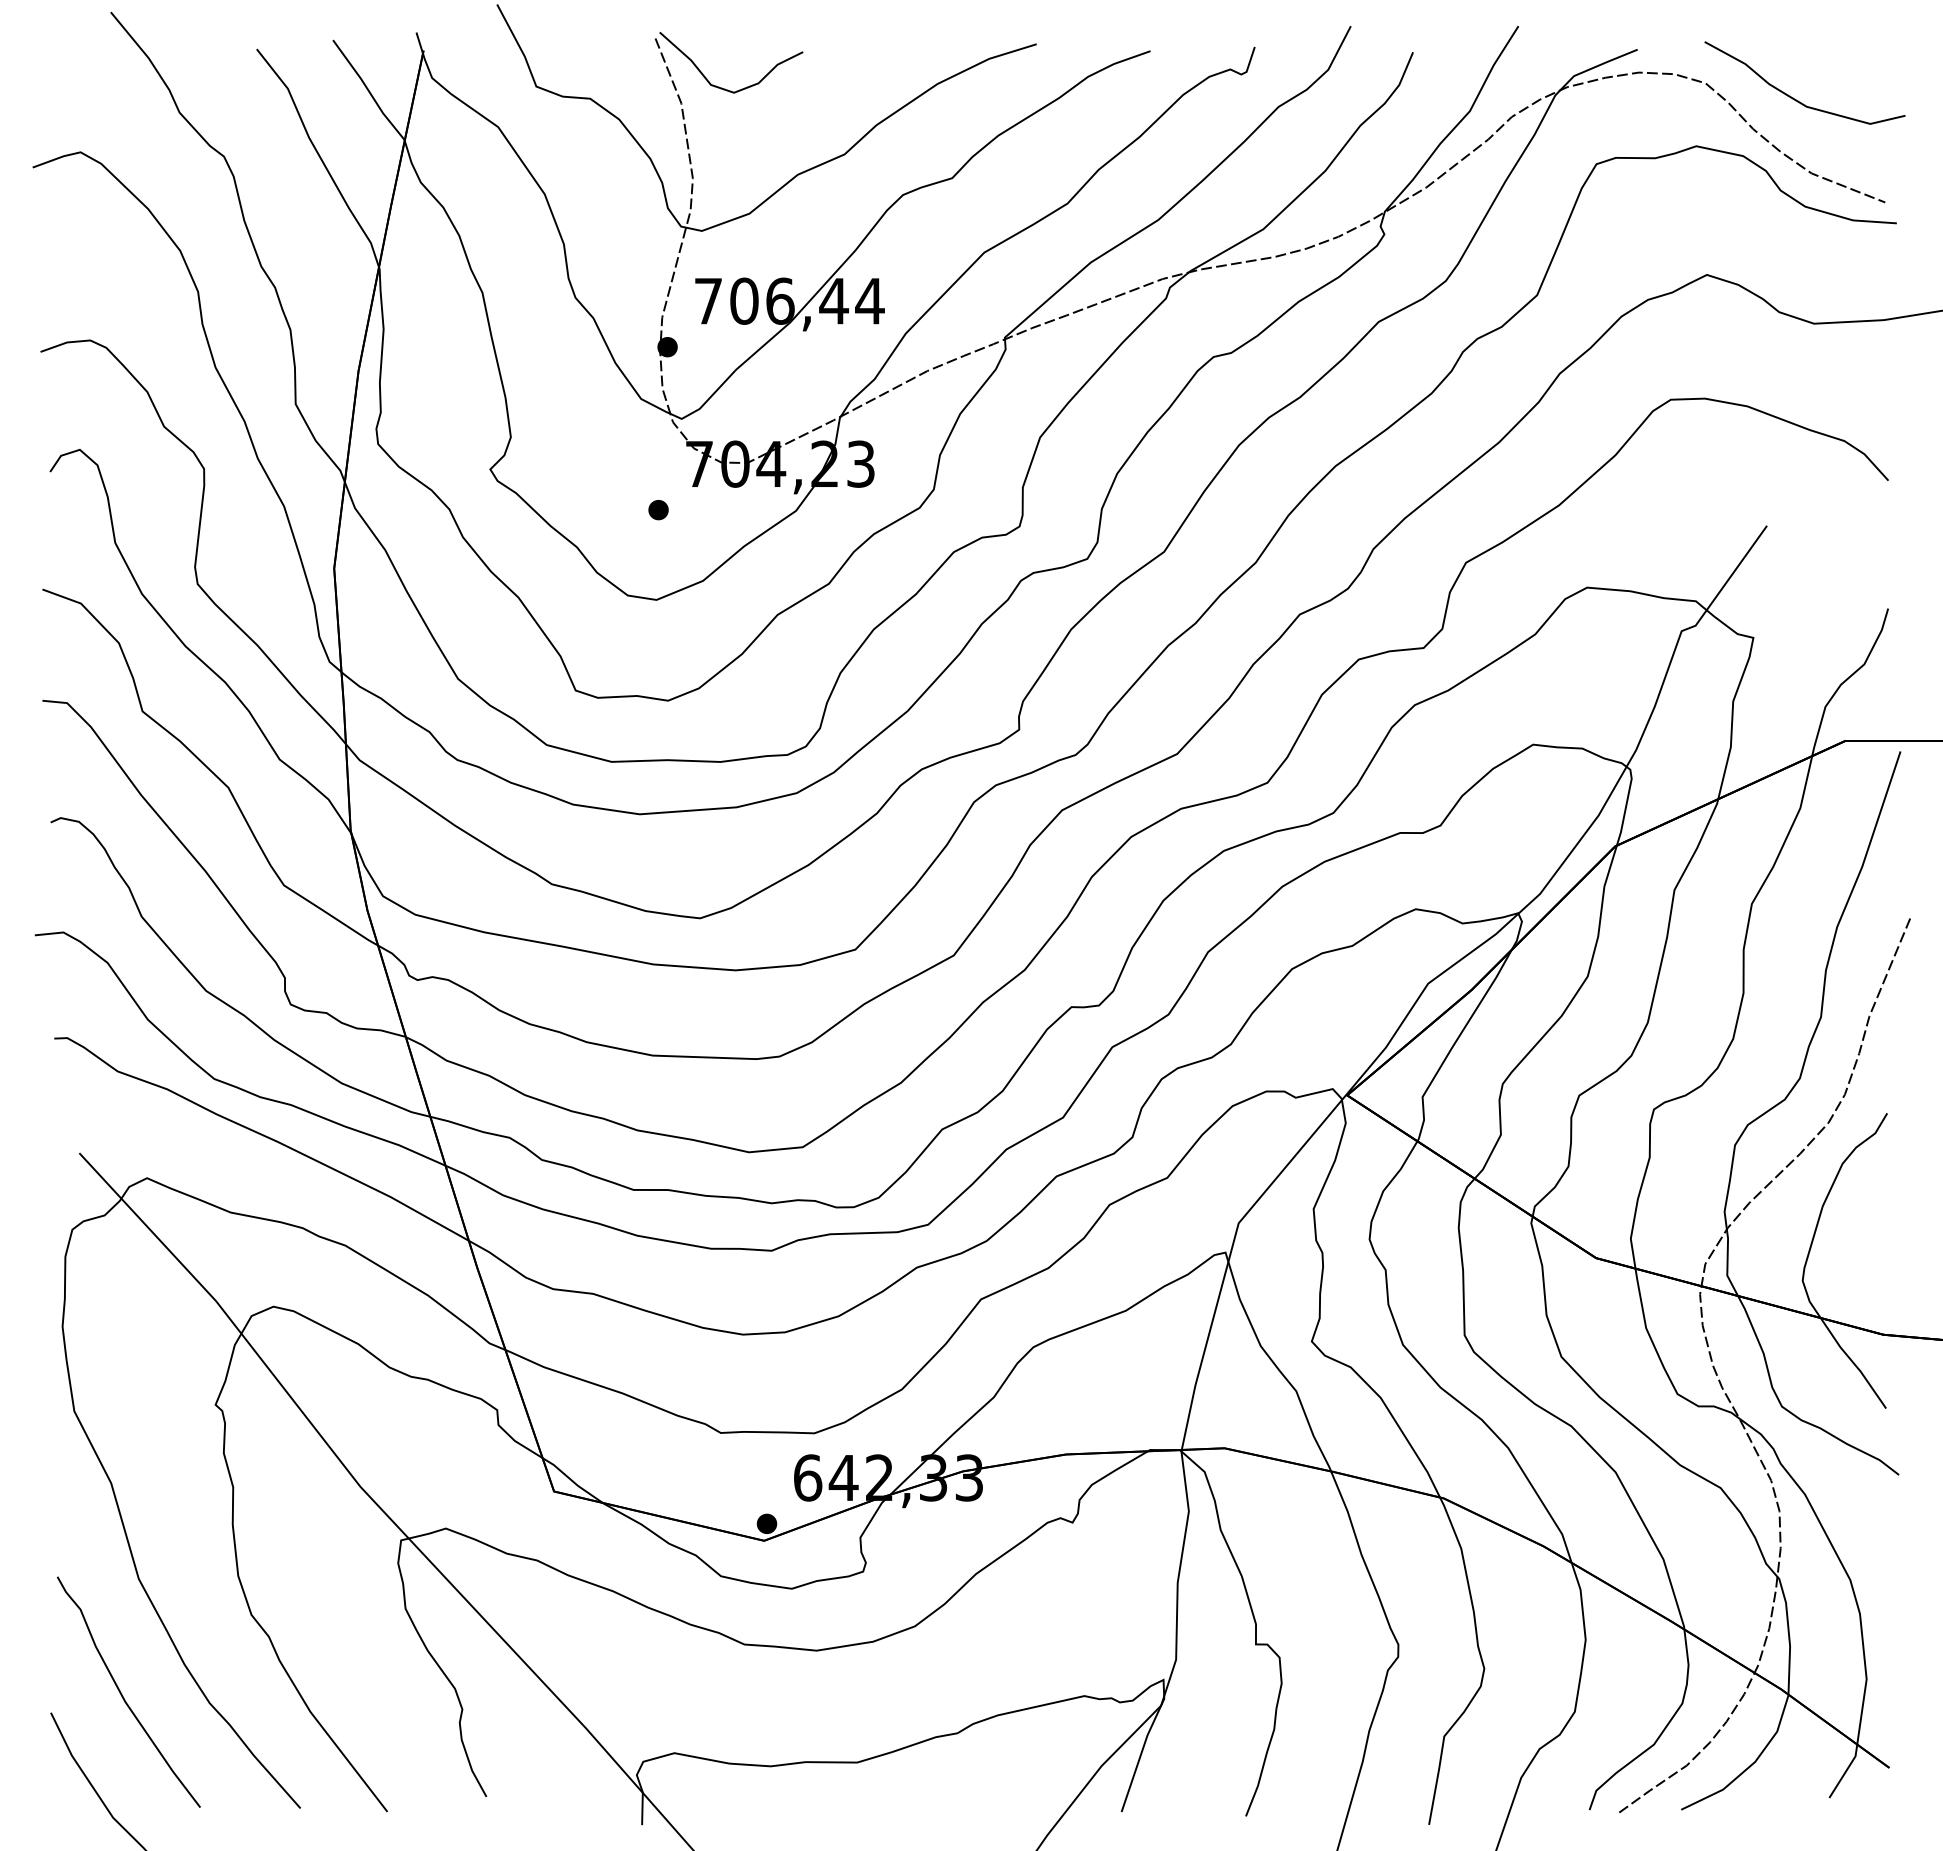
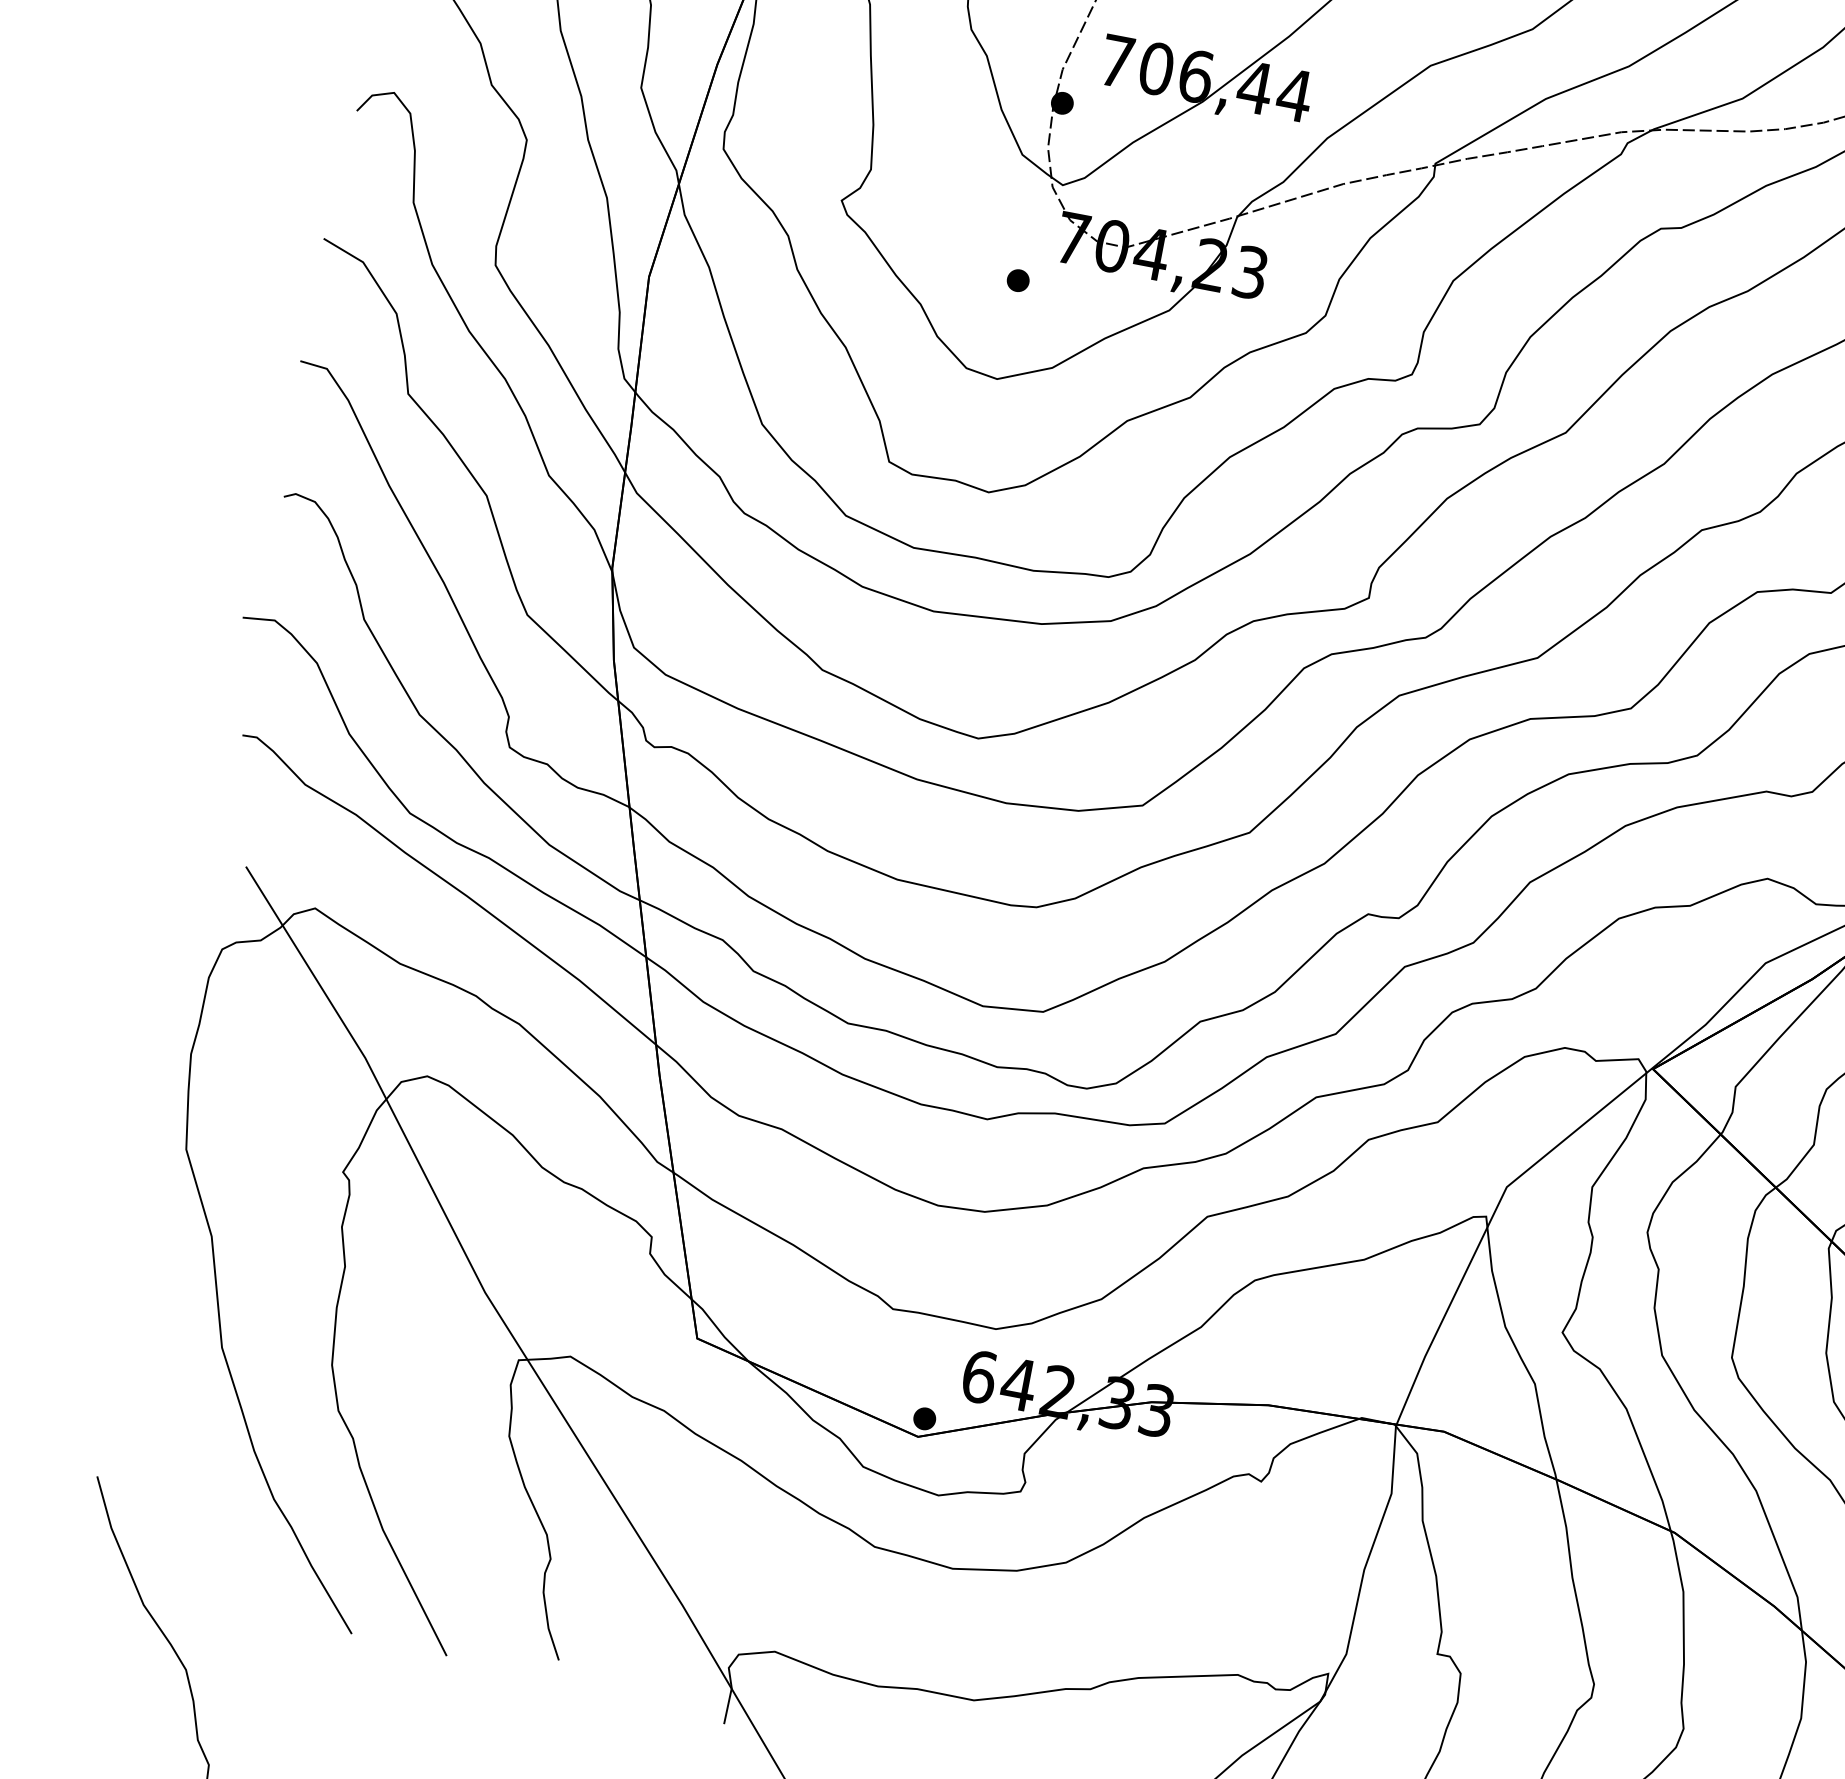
curve: (122, 1694) -> (179, 1471), removed

